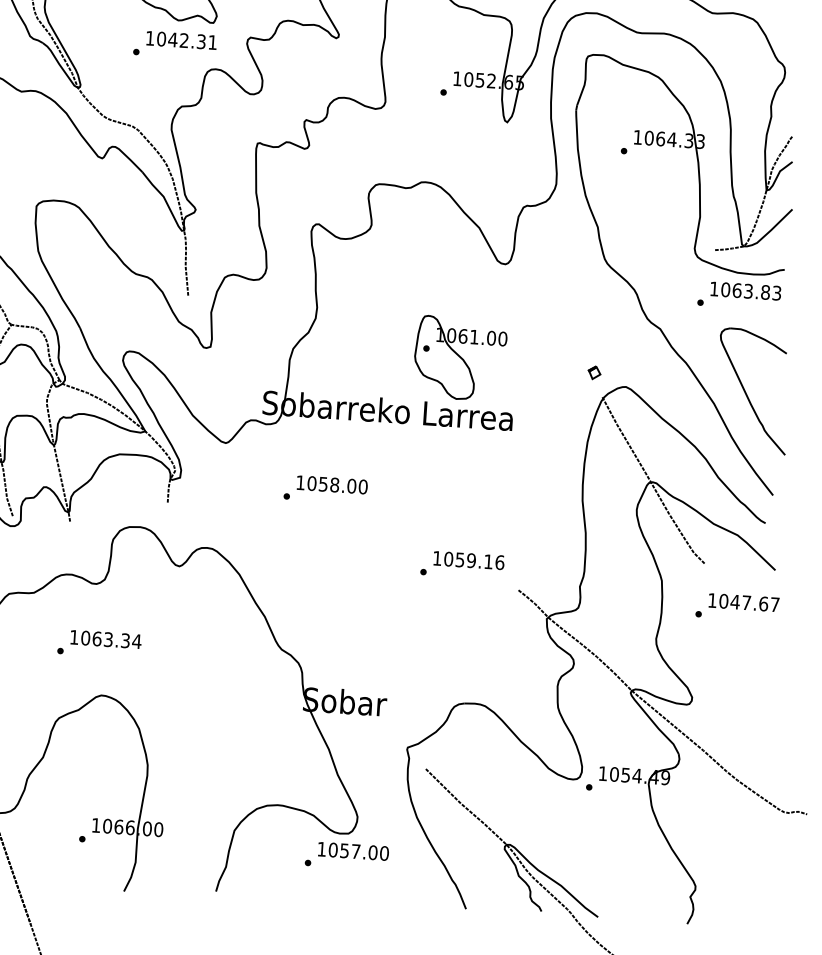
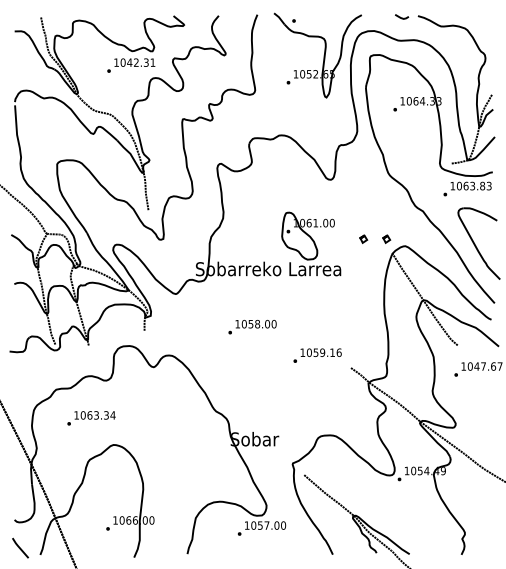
part: (554, 368) -> (363, 238), added
text: (325, 488) -> (252, 326), moved
text: (99, 644) -> (91, 418), moved

